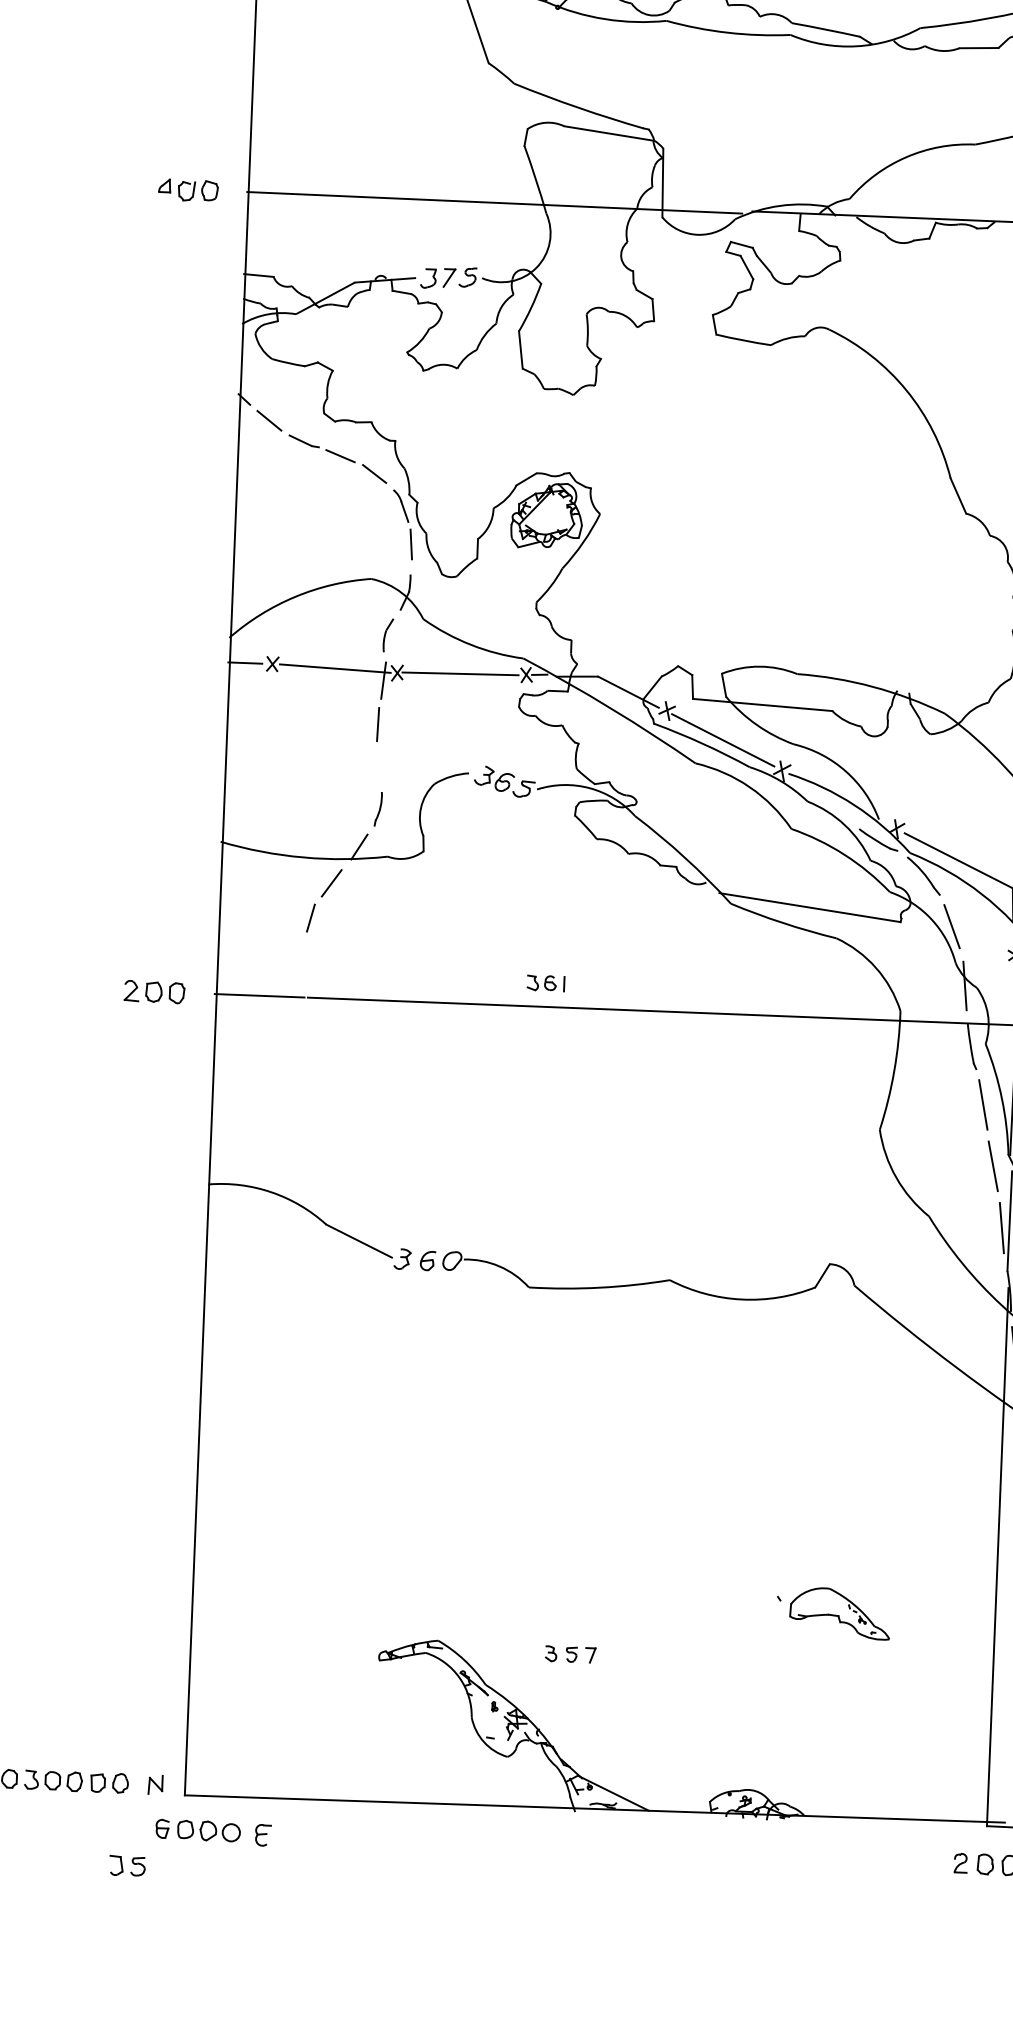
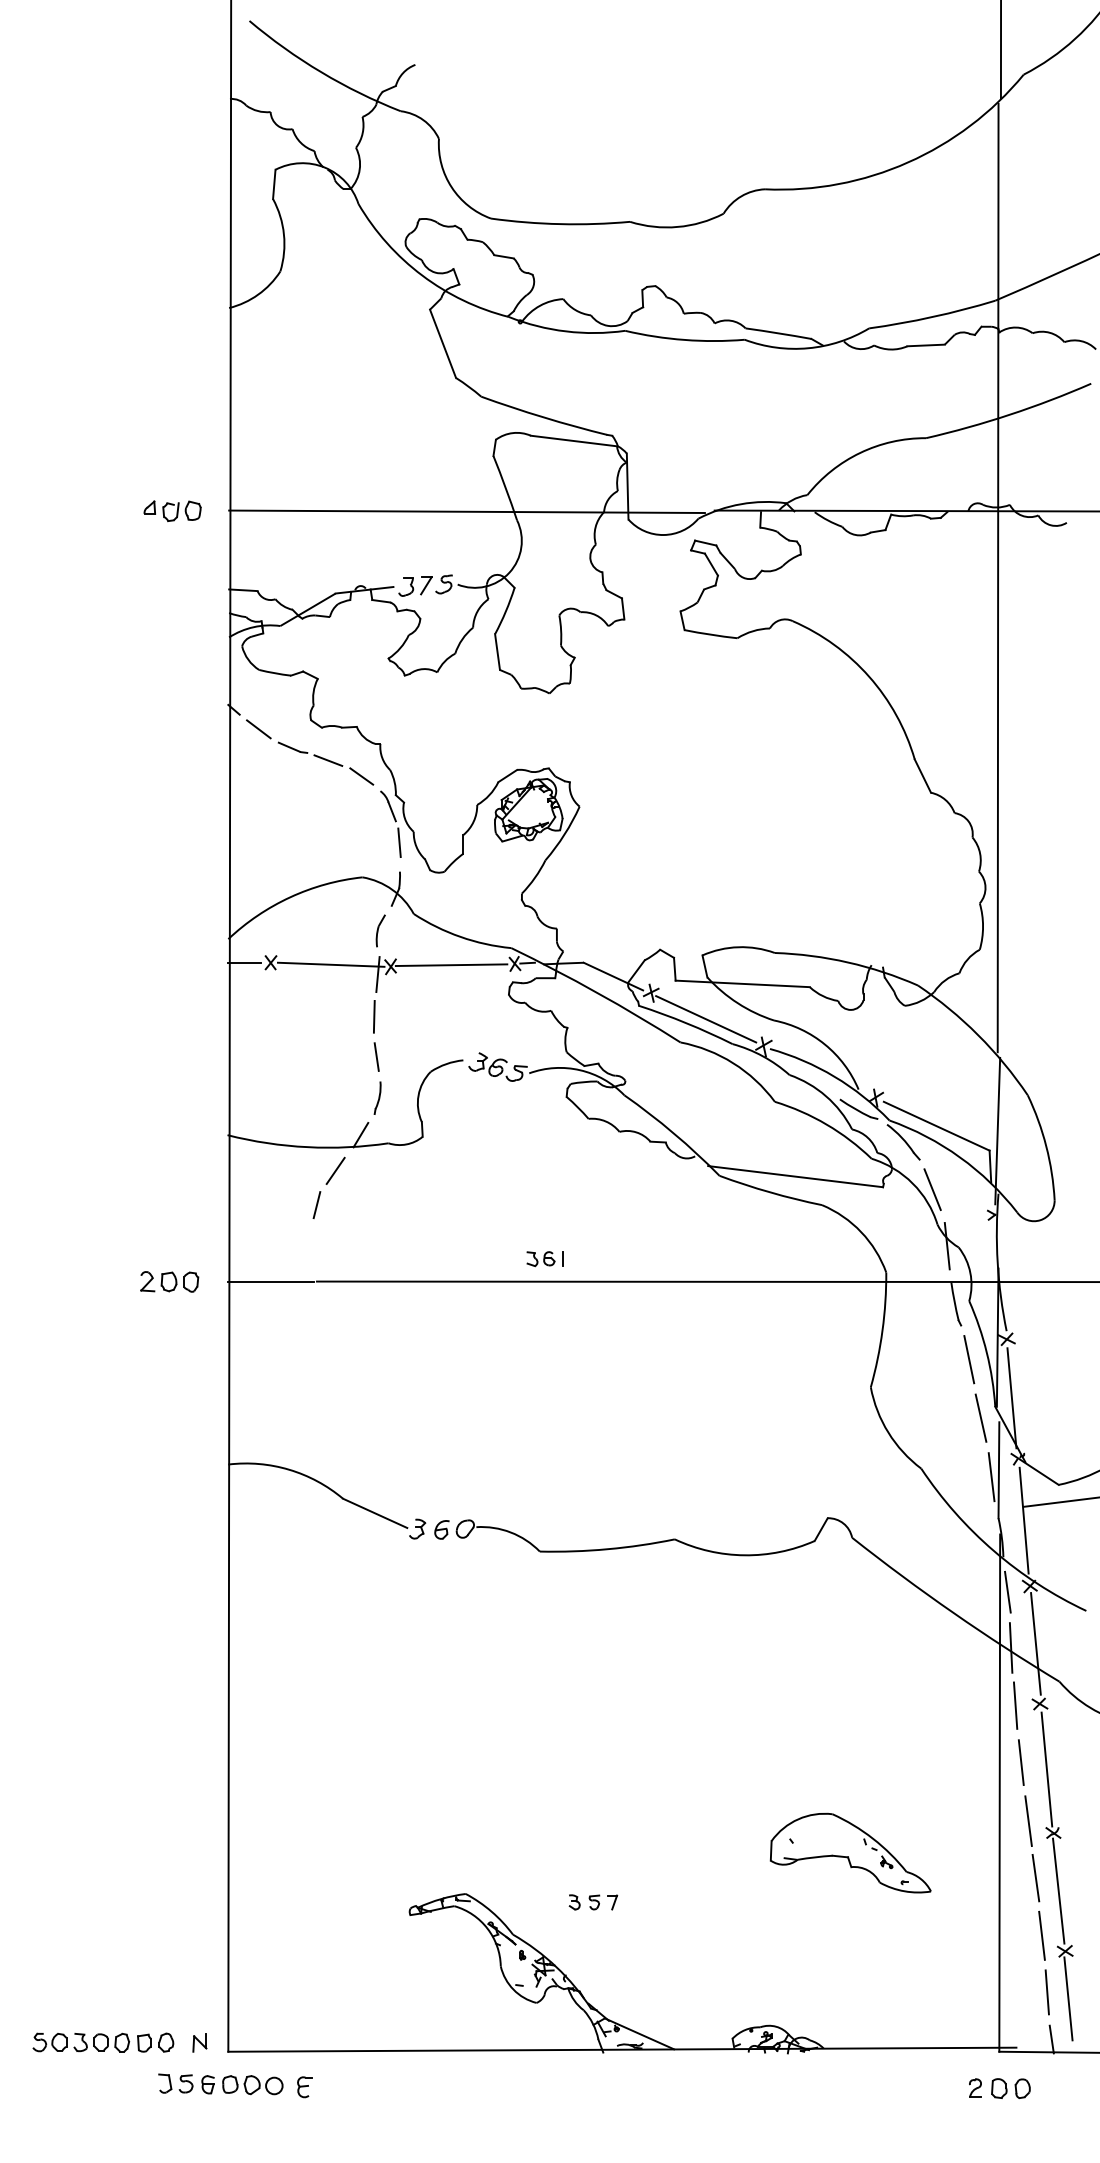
line: (378, 765) -> (376, 1056), added
part: (840, 1612) -> (850, 1852), size x1.67
part: (127, 1865) -> (175, 2083), moved

